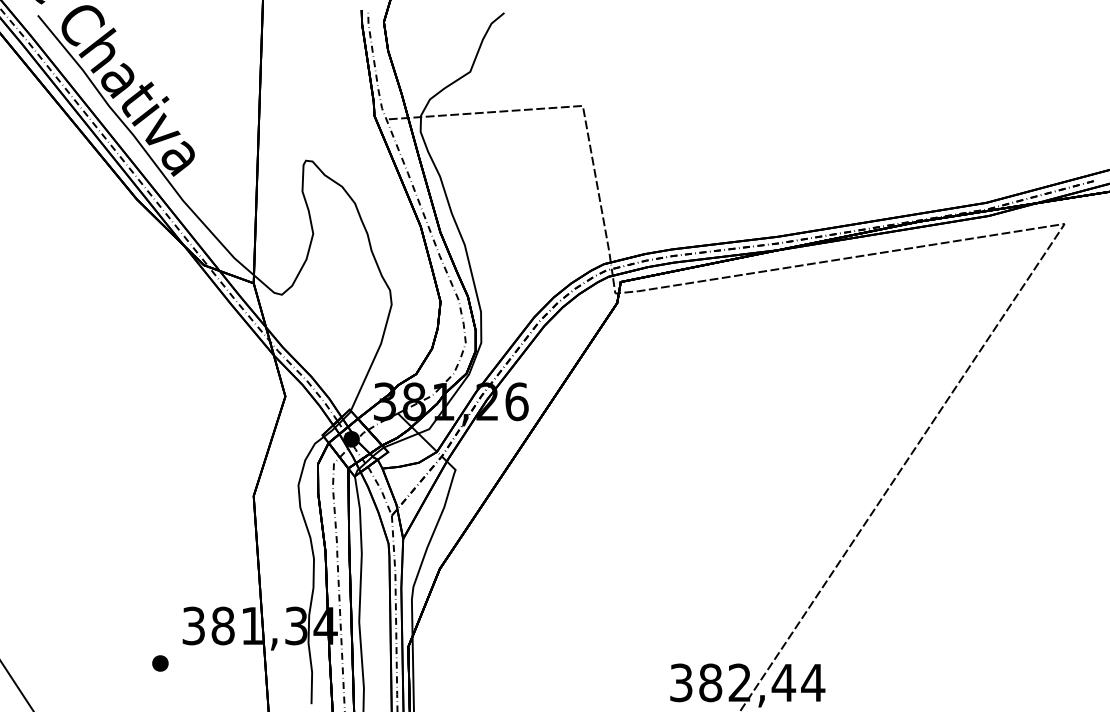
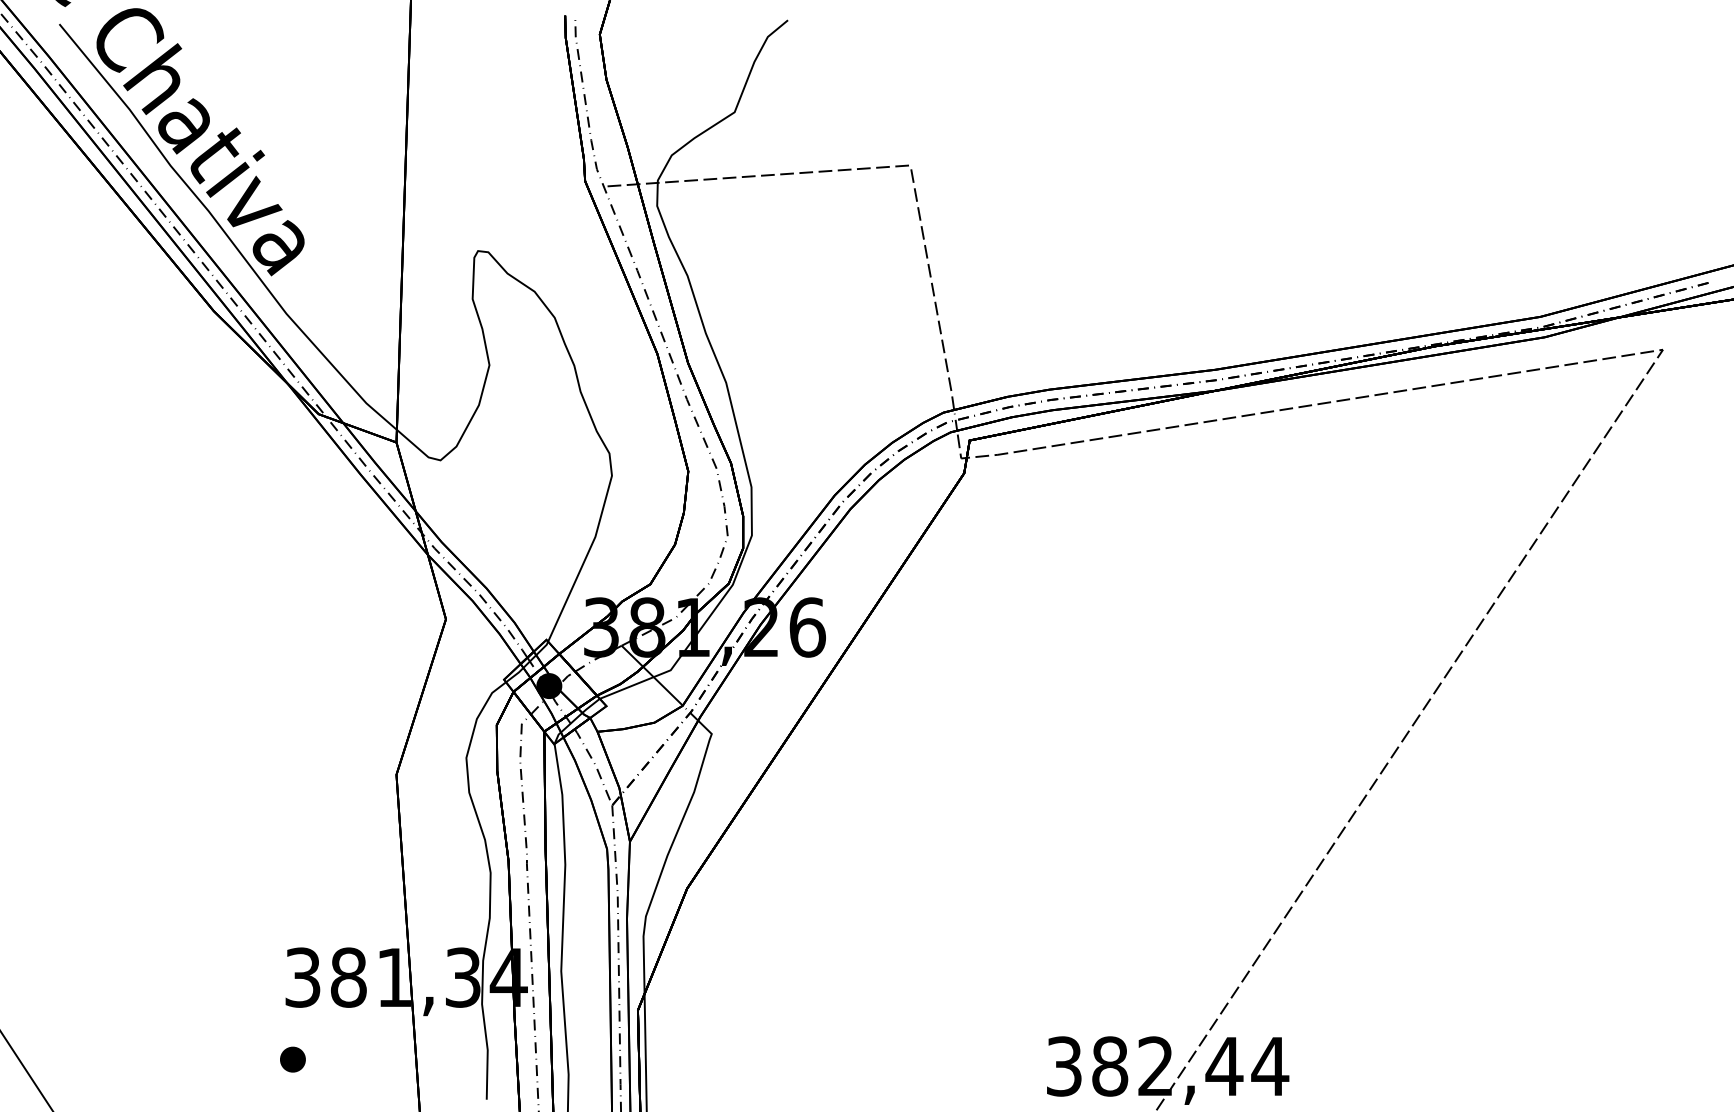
part: (160, 663) -> (293, 1059), moved

